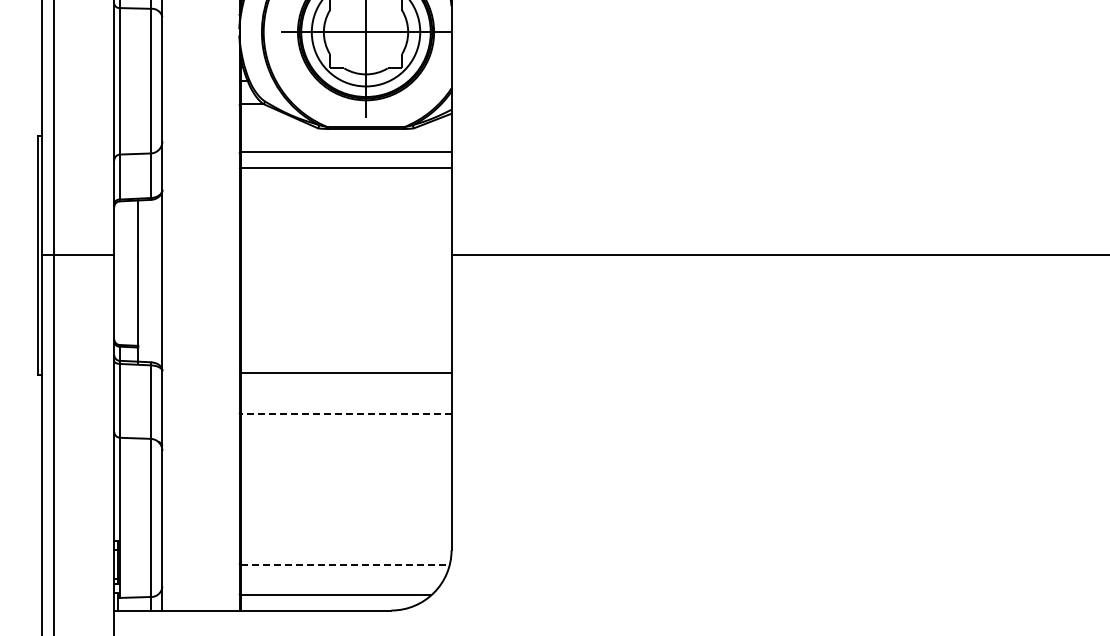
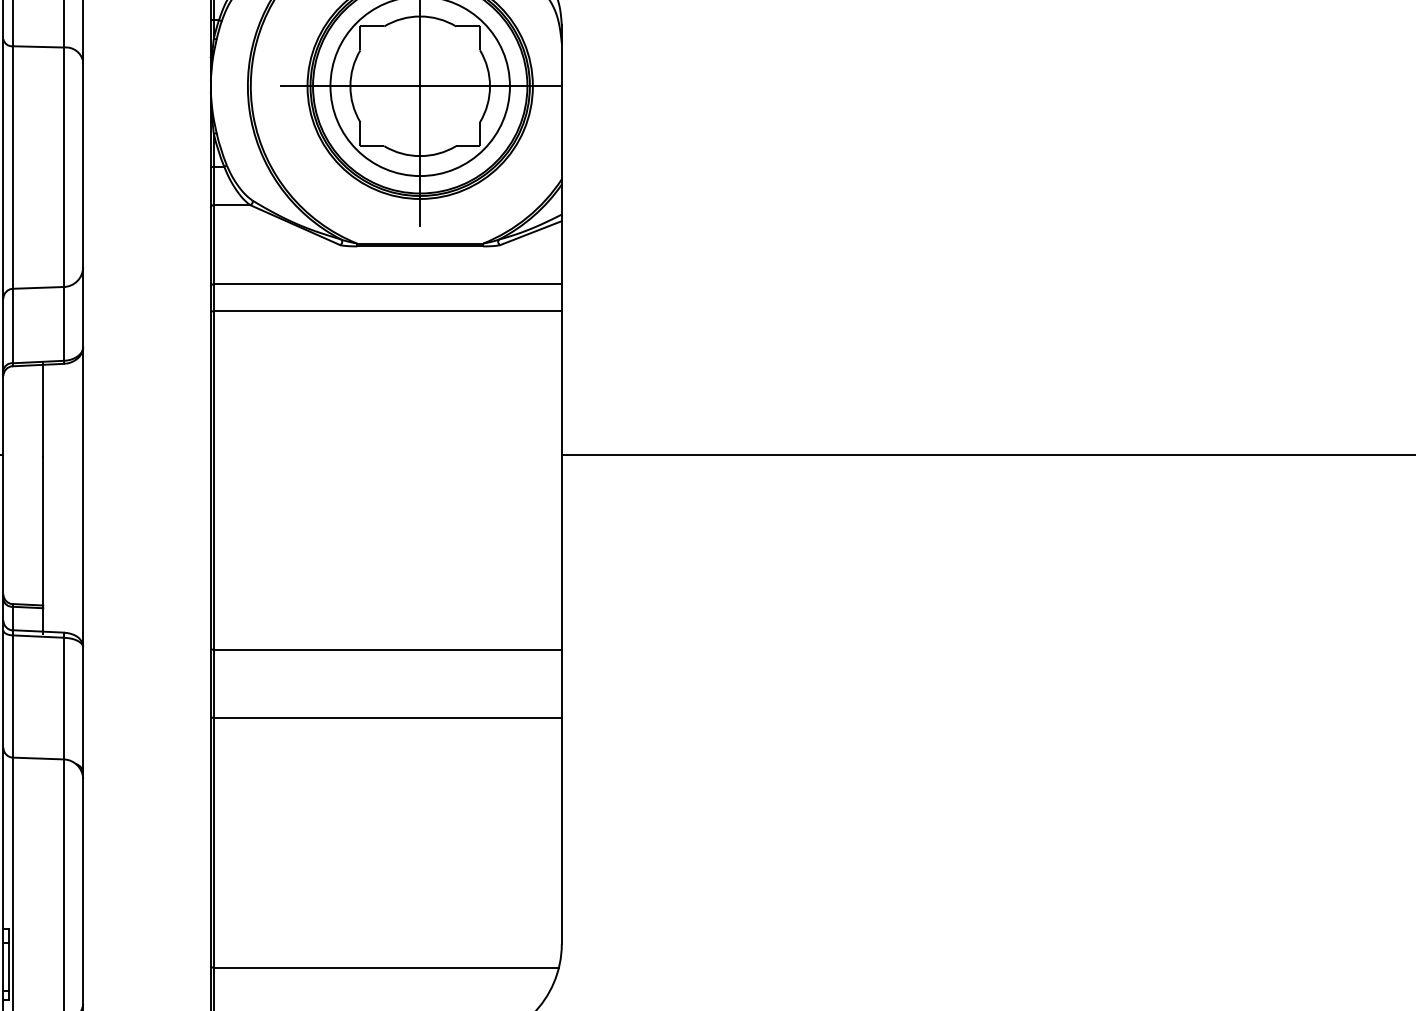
line: (345, 413) -> (386, 717), dashed -> solid
line: (346, 564) -> (387, 967), dashed -> solid

